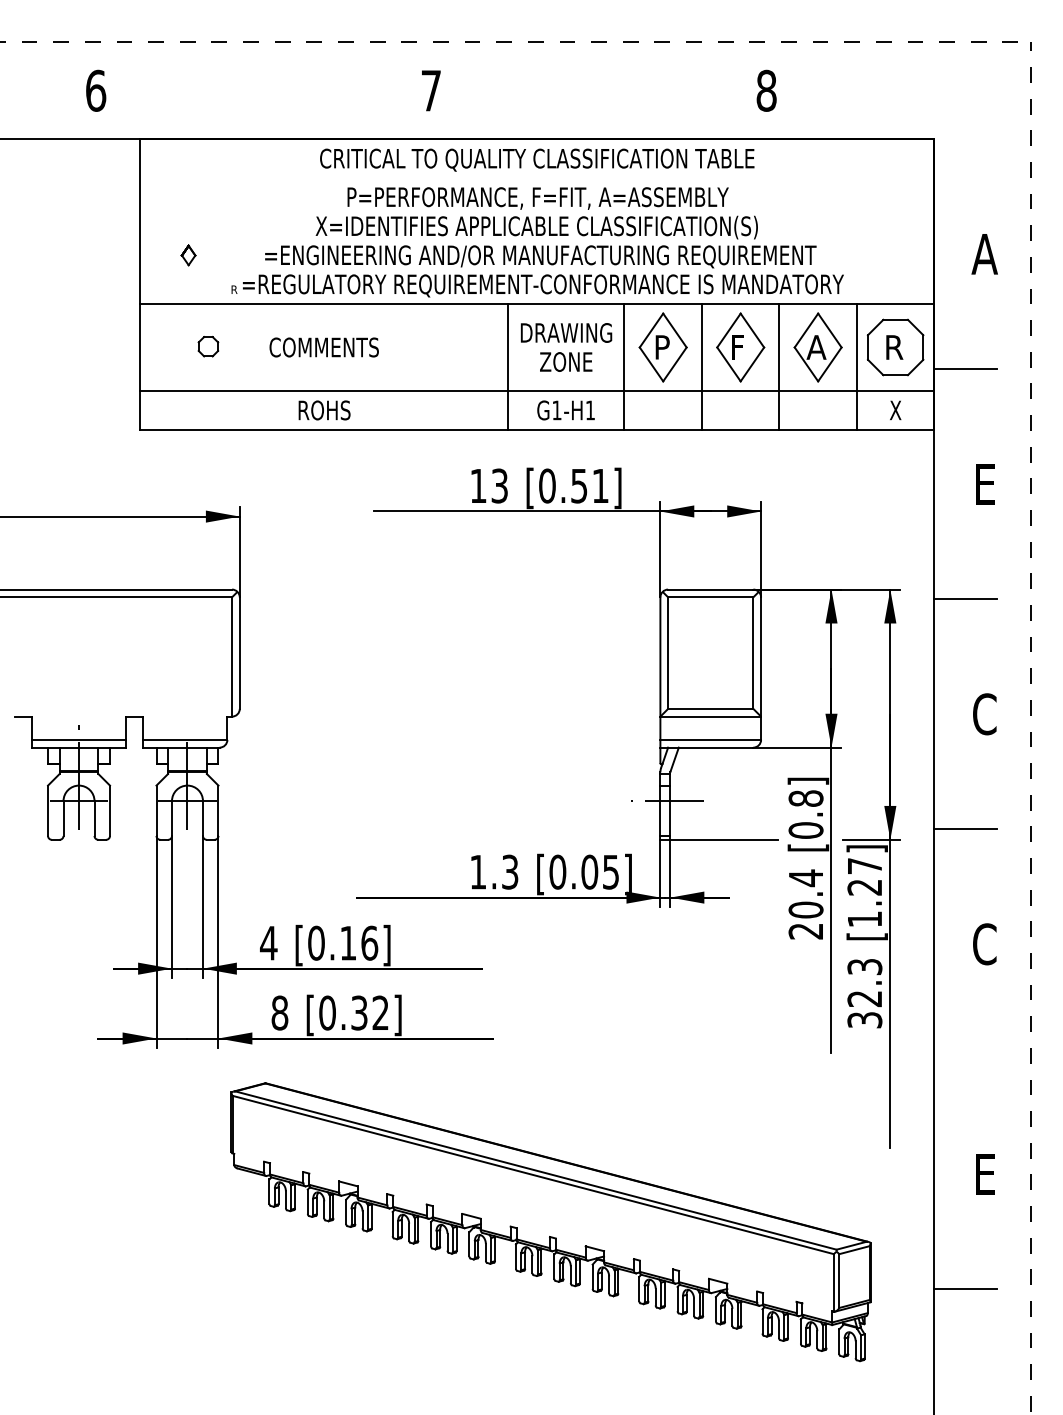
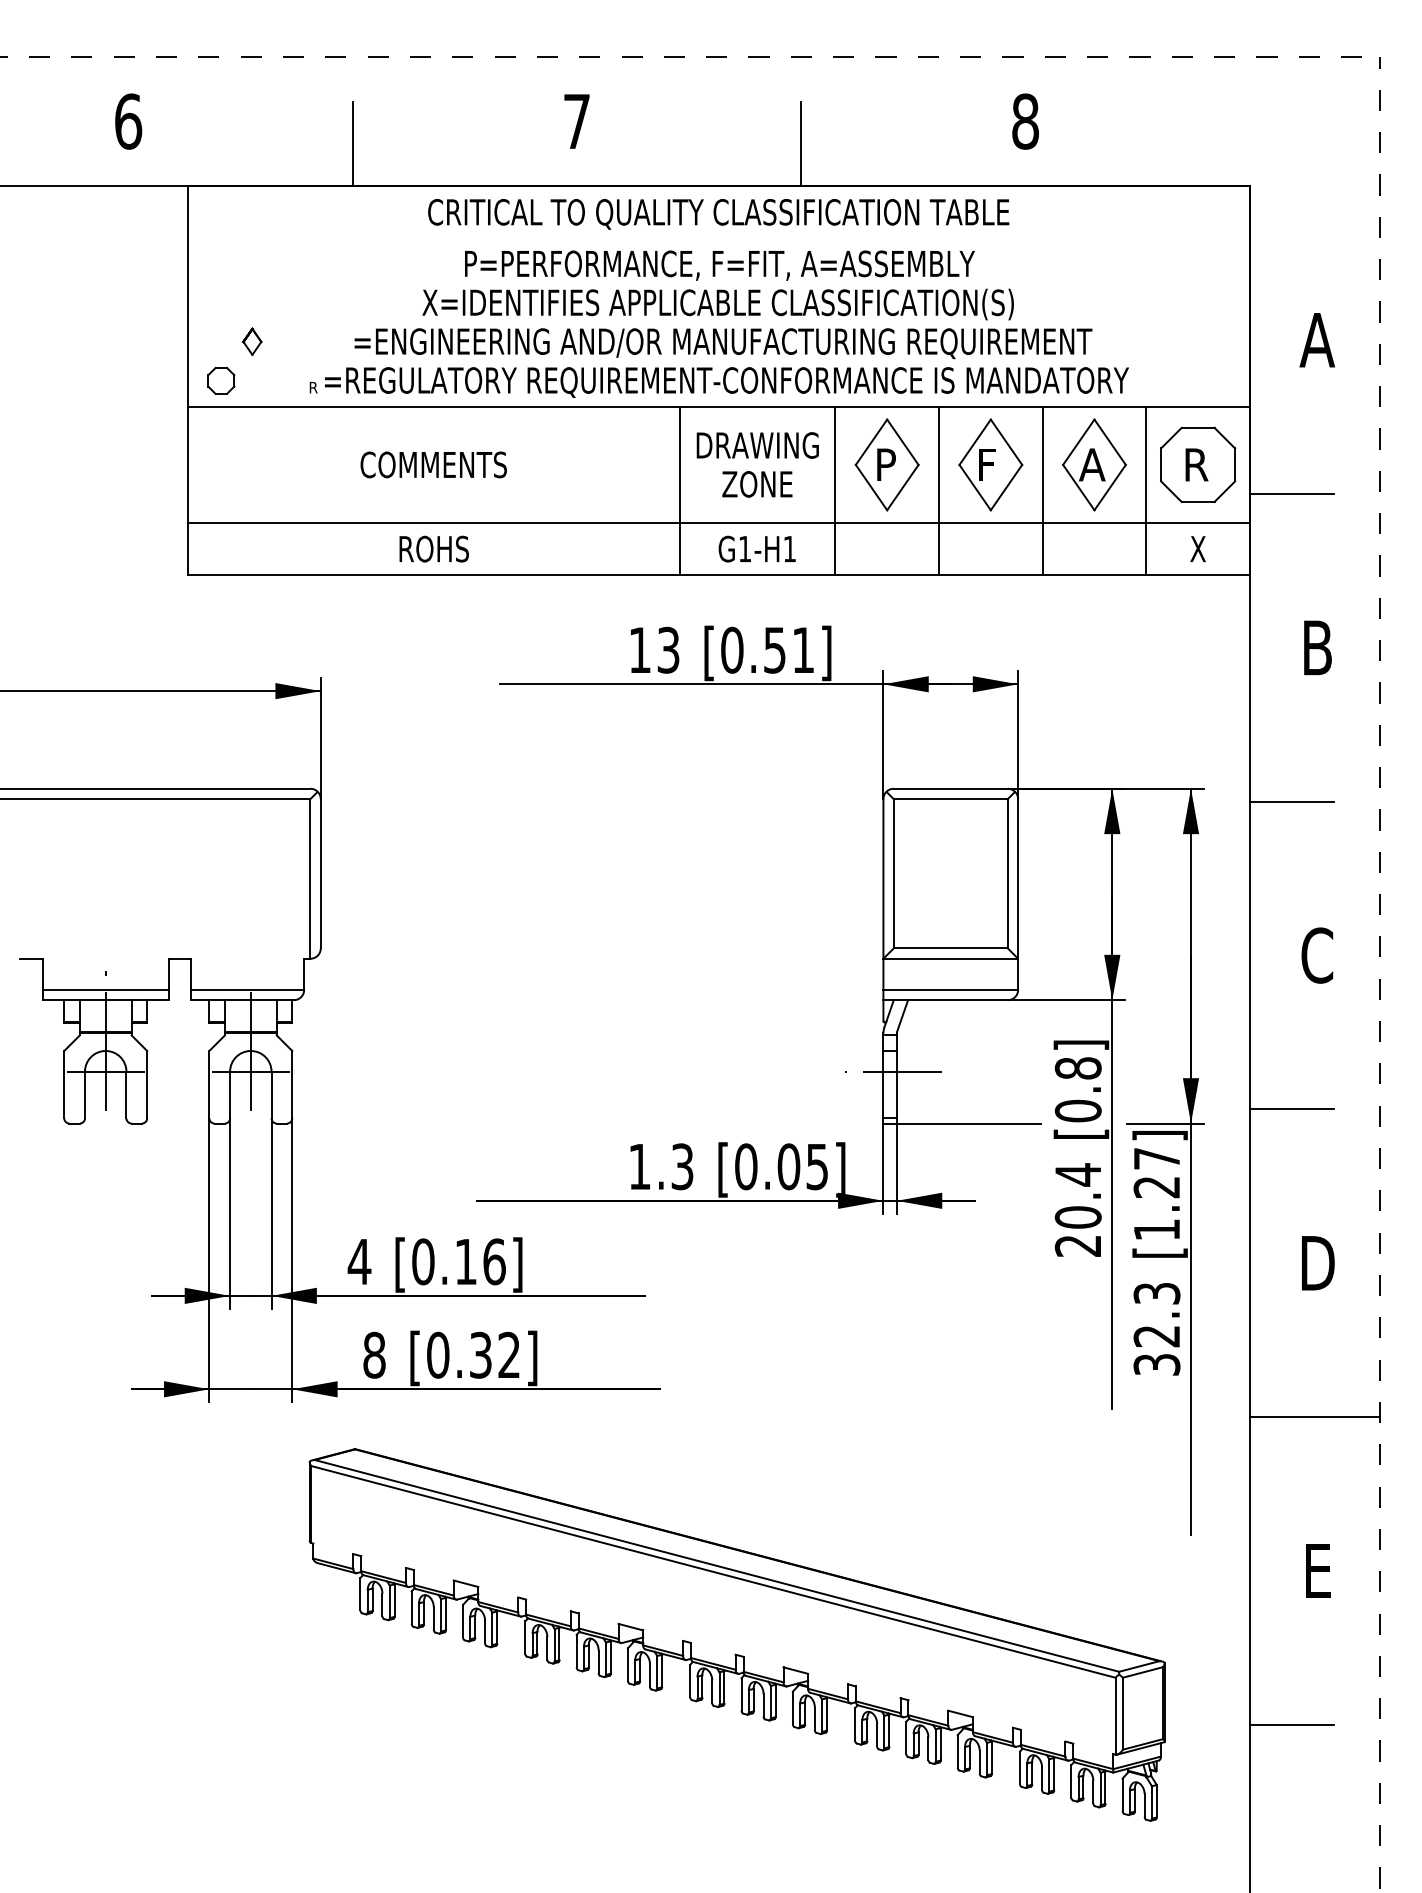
line: (263, 107) -> (352, 143), added
line: (599, 107) -> (801, 143), added
part: (208, 346) -> (221, 380), moved
text: (985, 484) -> (1318, 648), E -> B
text: (985, 944) -> (1318, 1263), C -> D
line: (982, 1059) -> (1314, 1417), added

